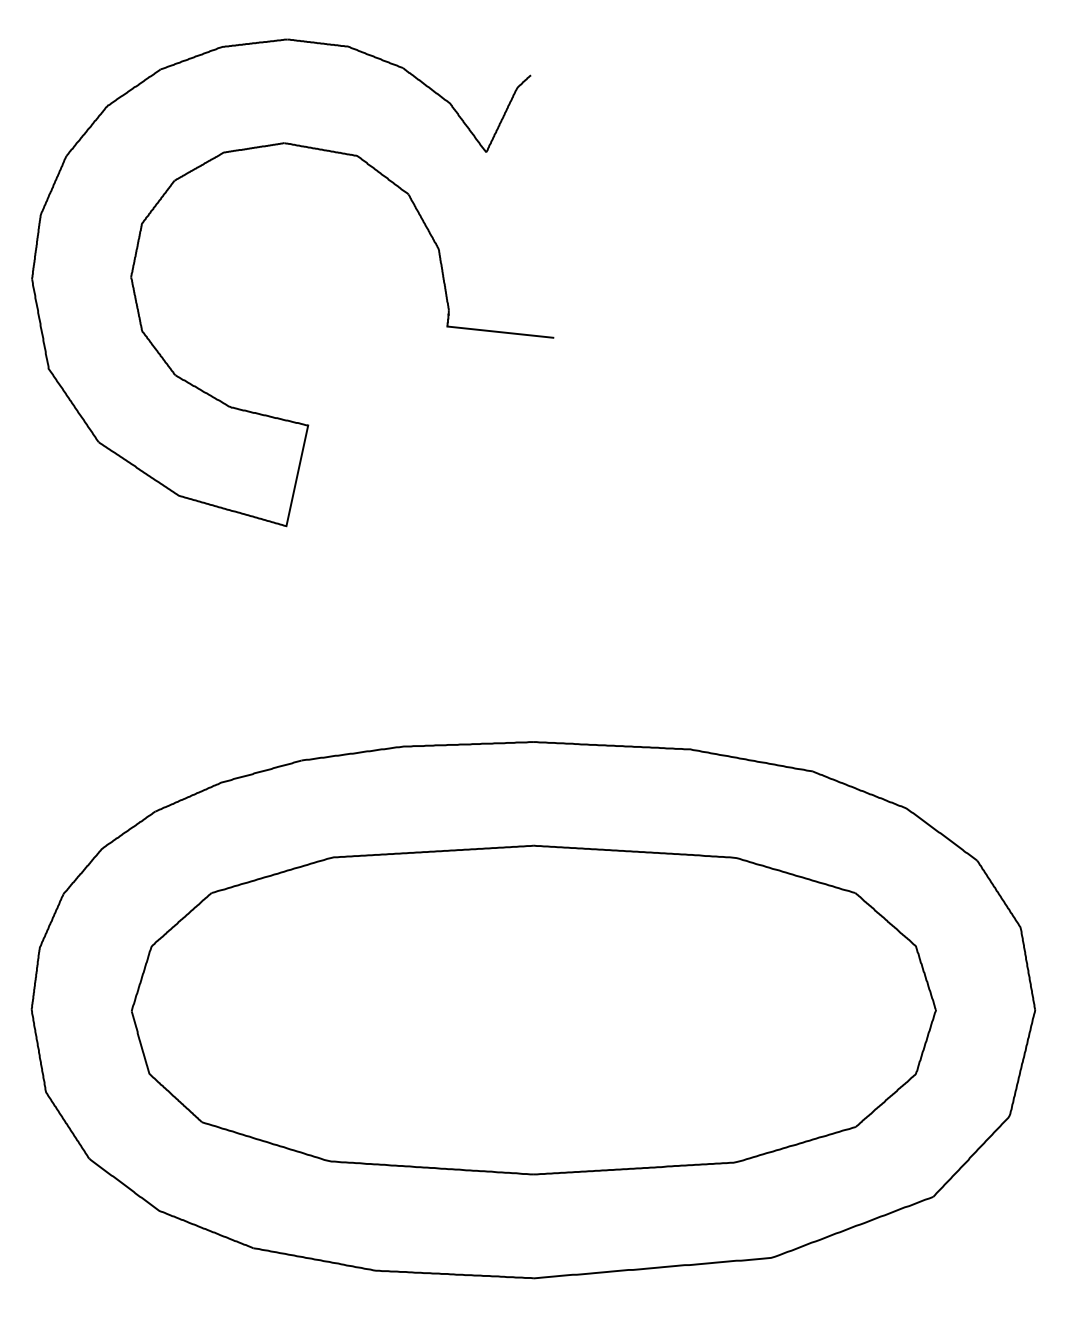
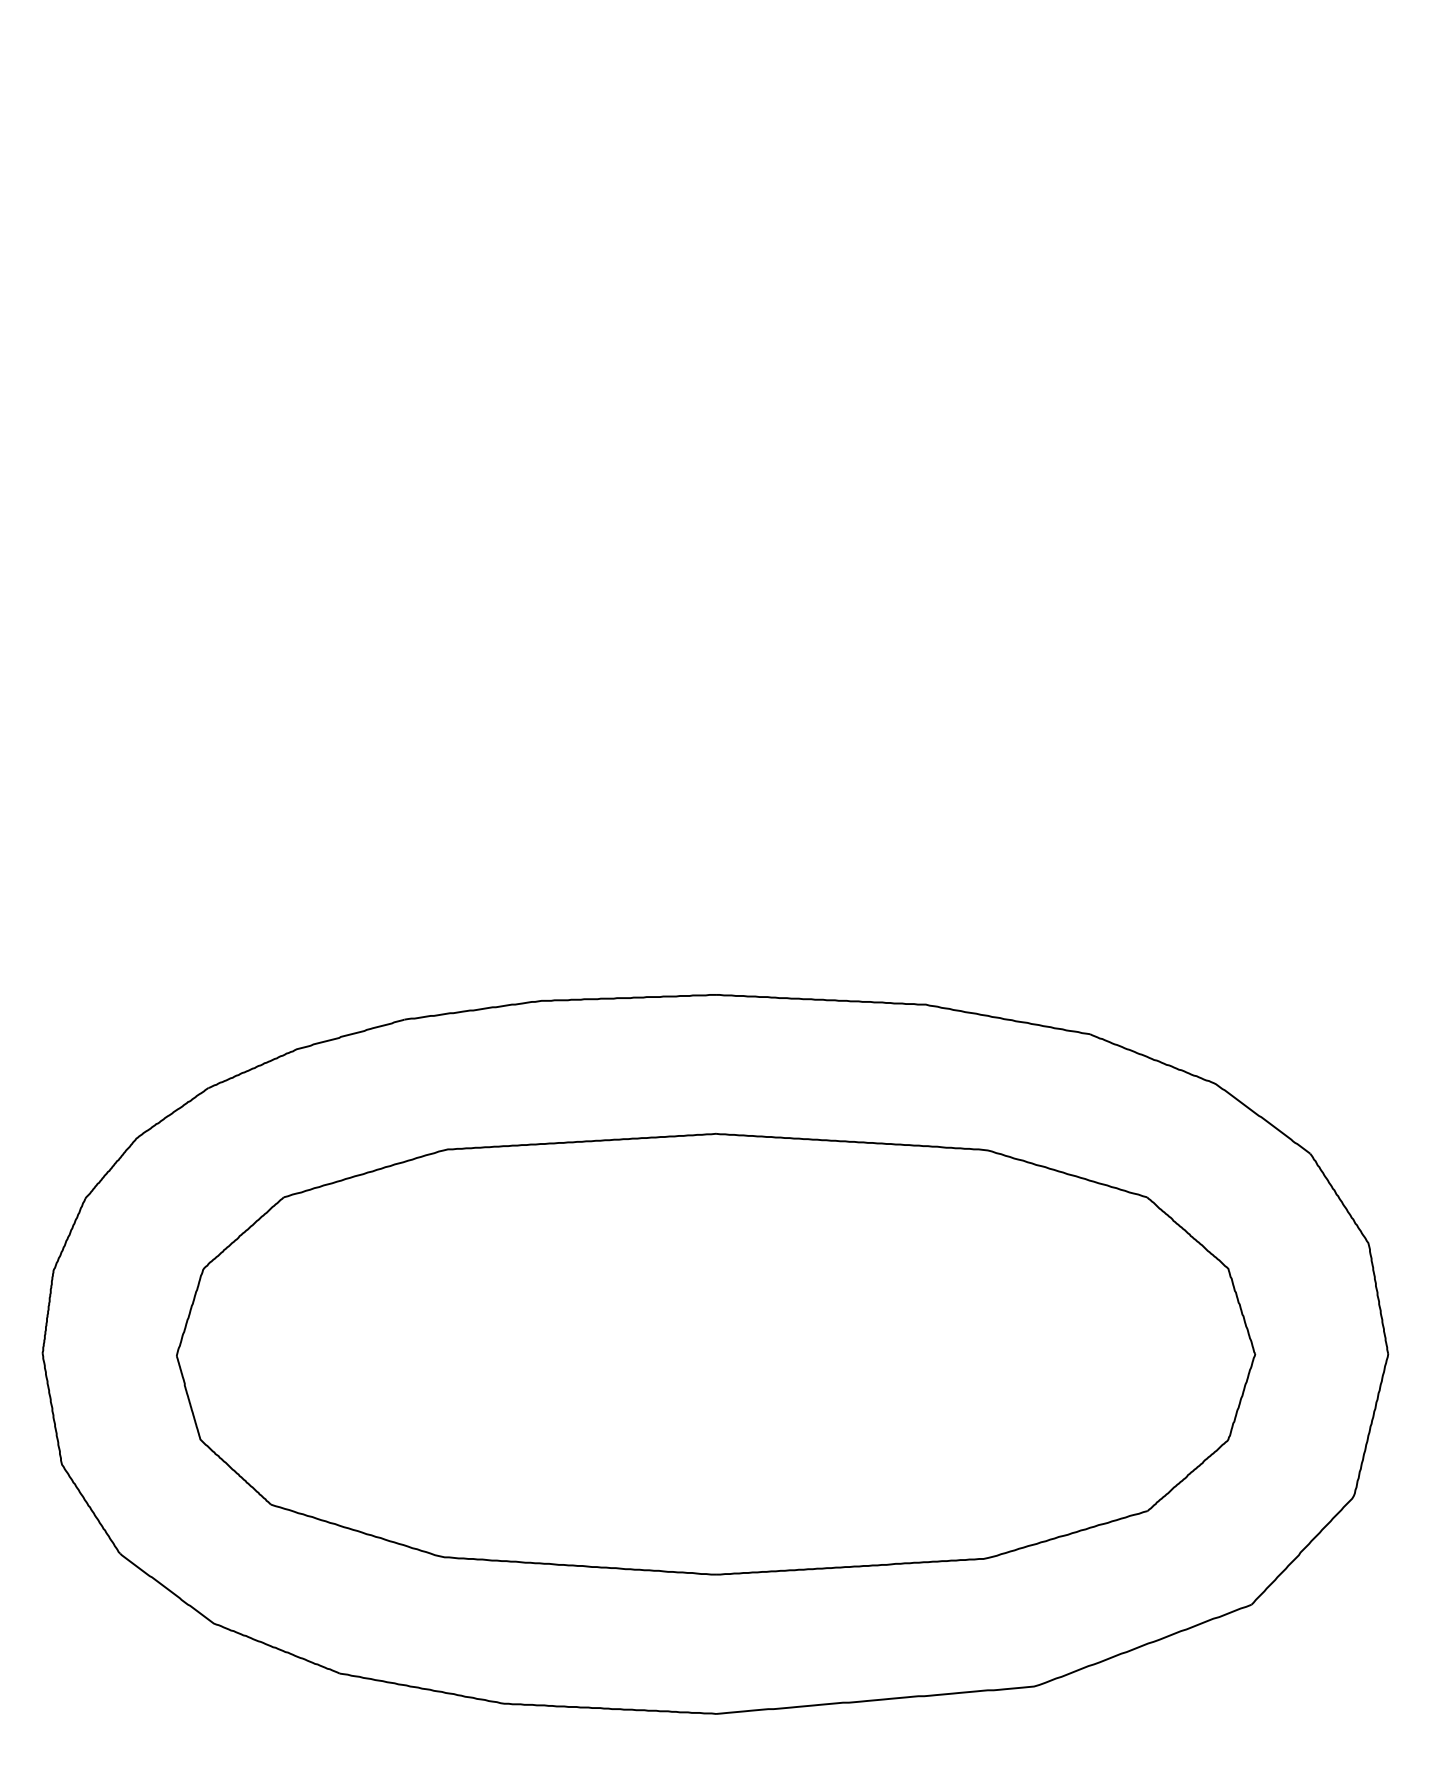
part: (256, 412) -> (343, 552), removed

